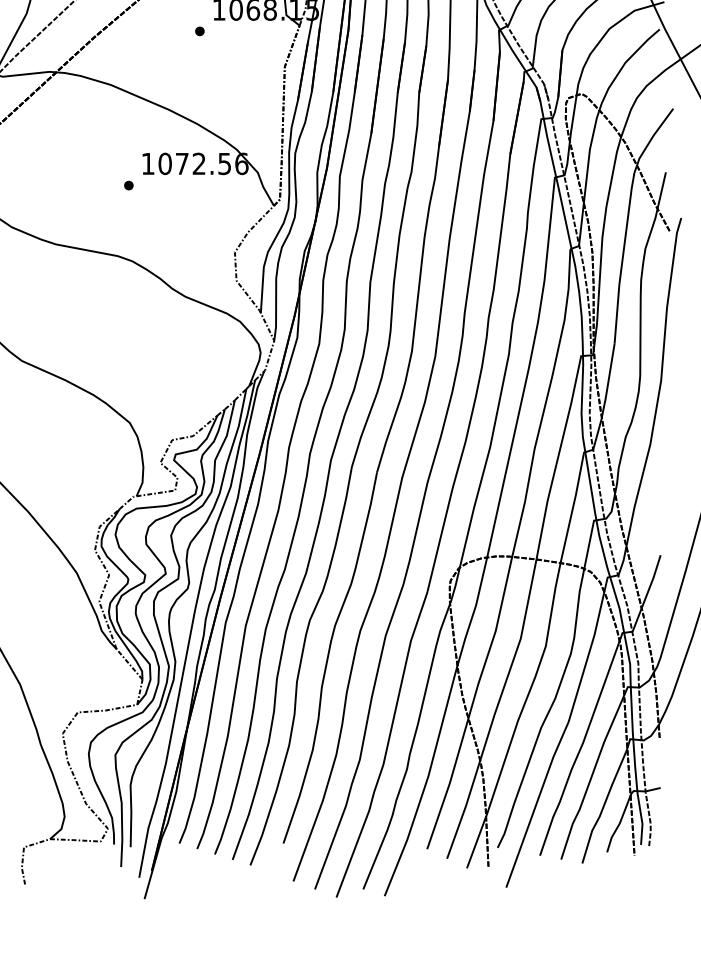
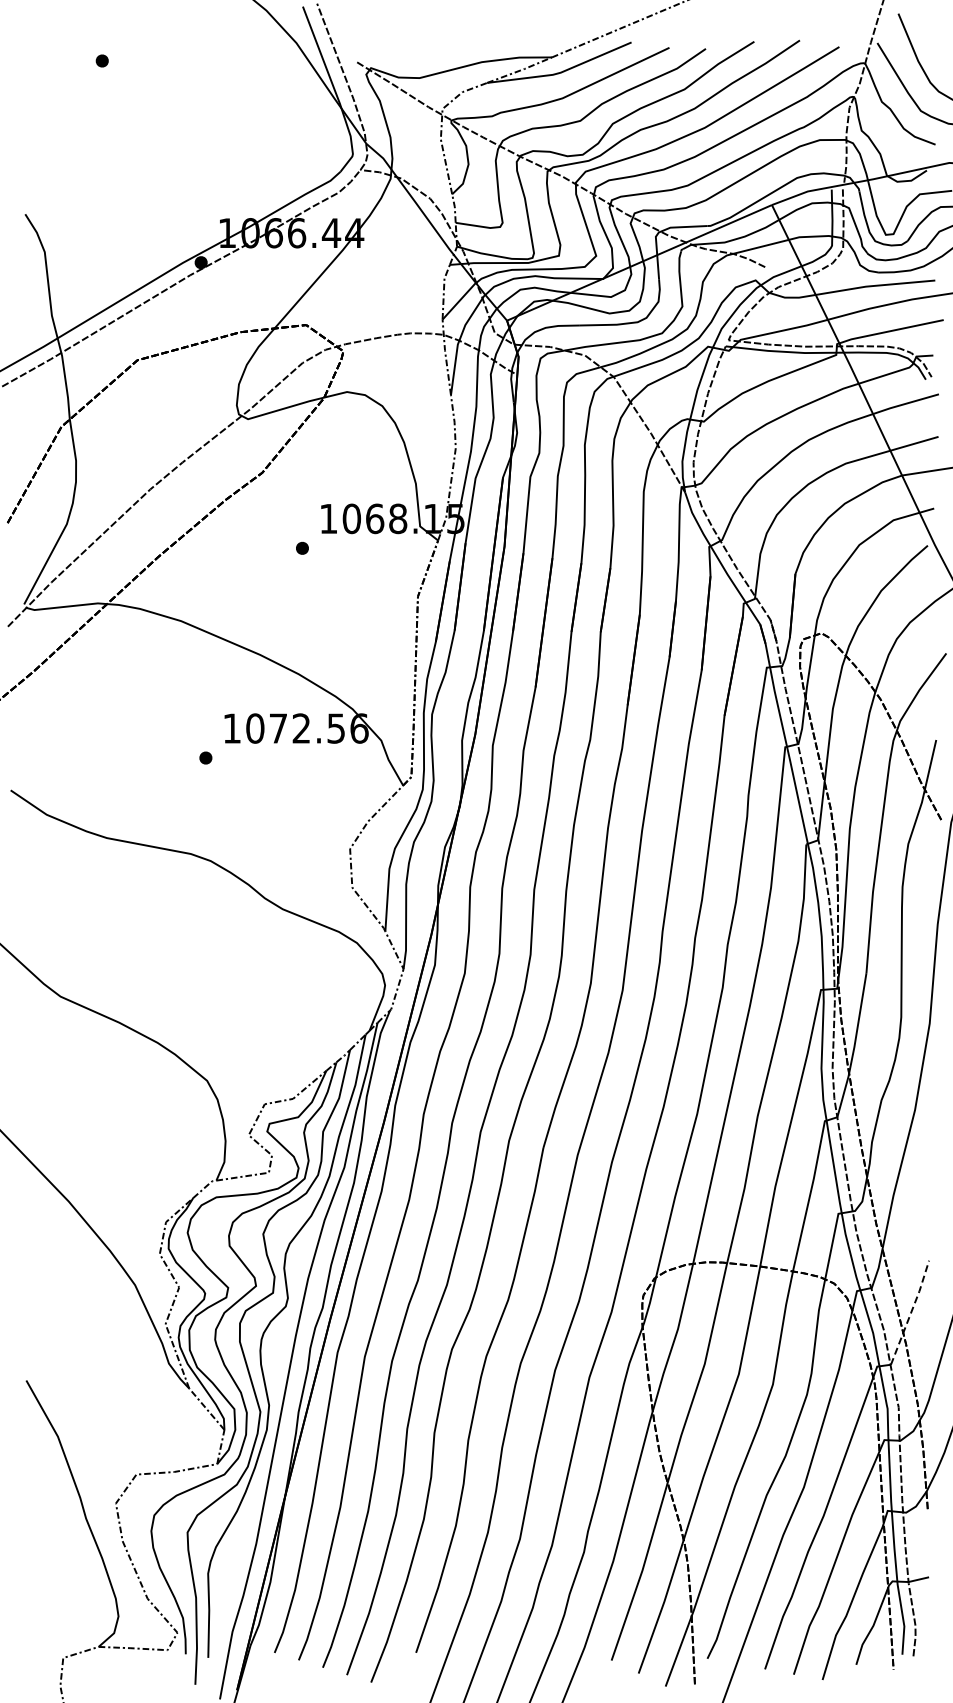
line: (647, 593) -> (911, 1312), solid -> dashed

